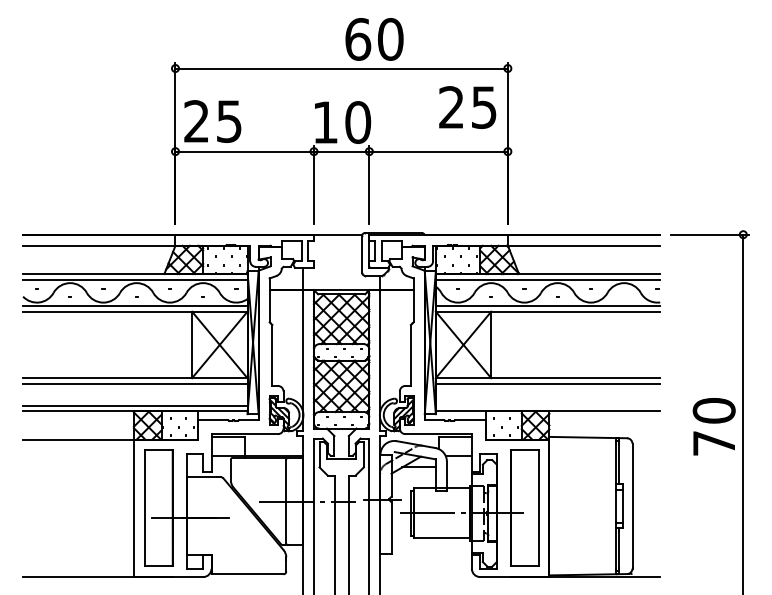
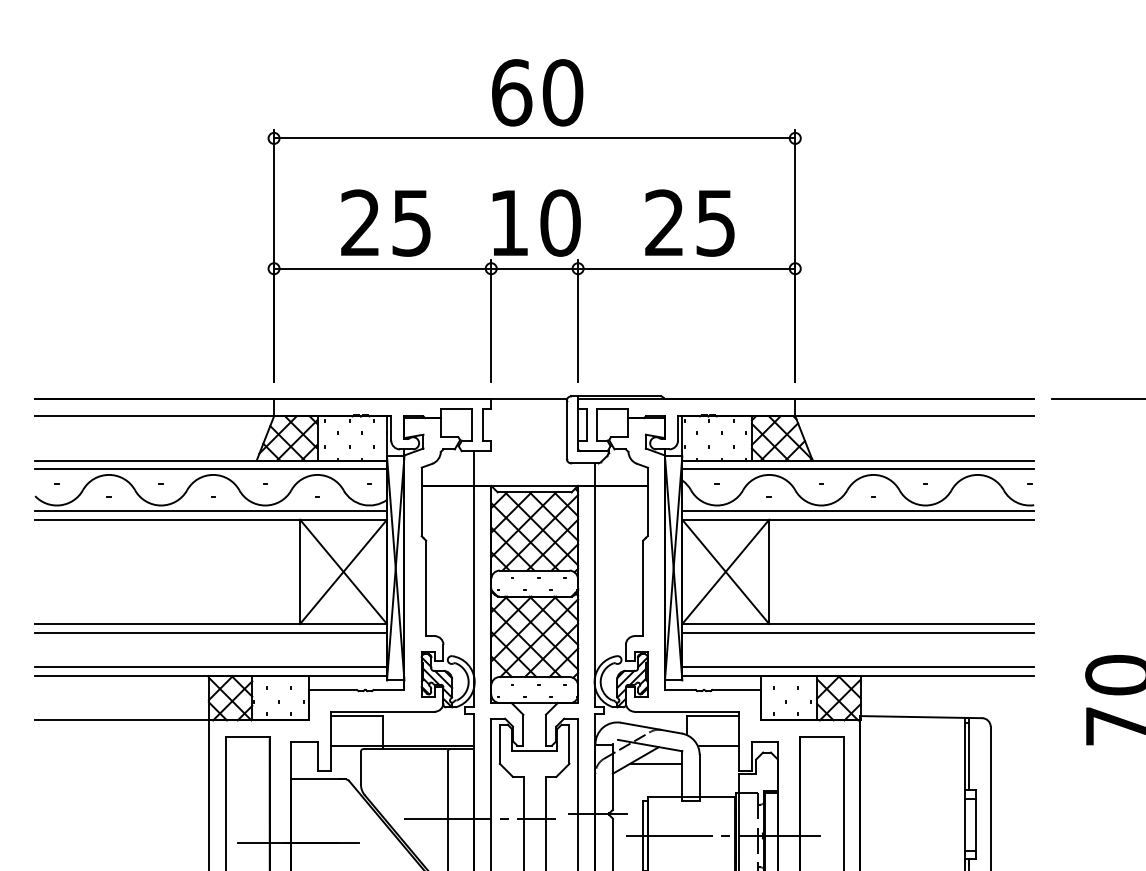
text: (374, 39) -> (537, 92), moved
text: (467, 107) -> (689, 223), moved
text: (212, 121) -> (385, 223), moved
line: (547, 405) -> (857, 666), added

